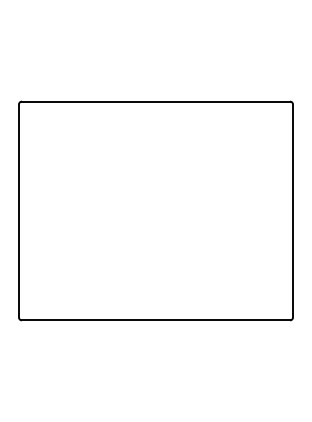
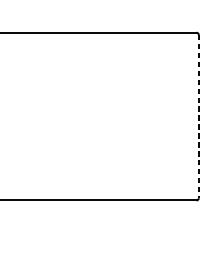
line: (293, 211) -> (199, 116), solid -> dashed

